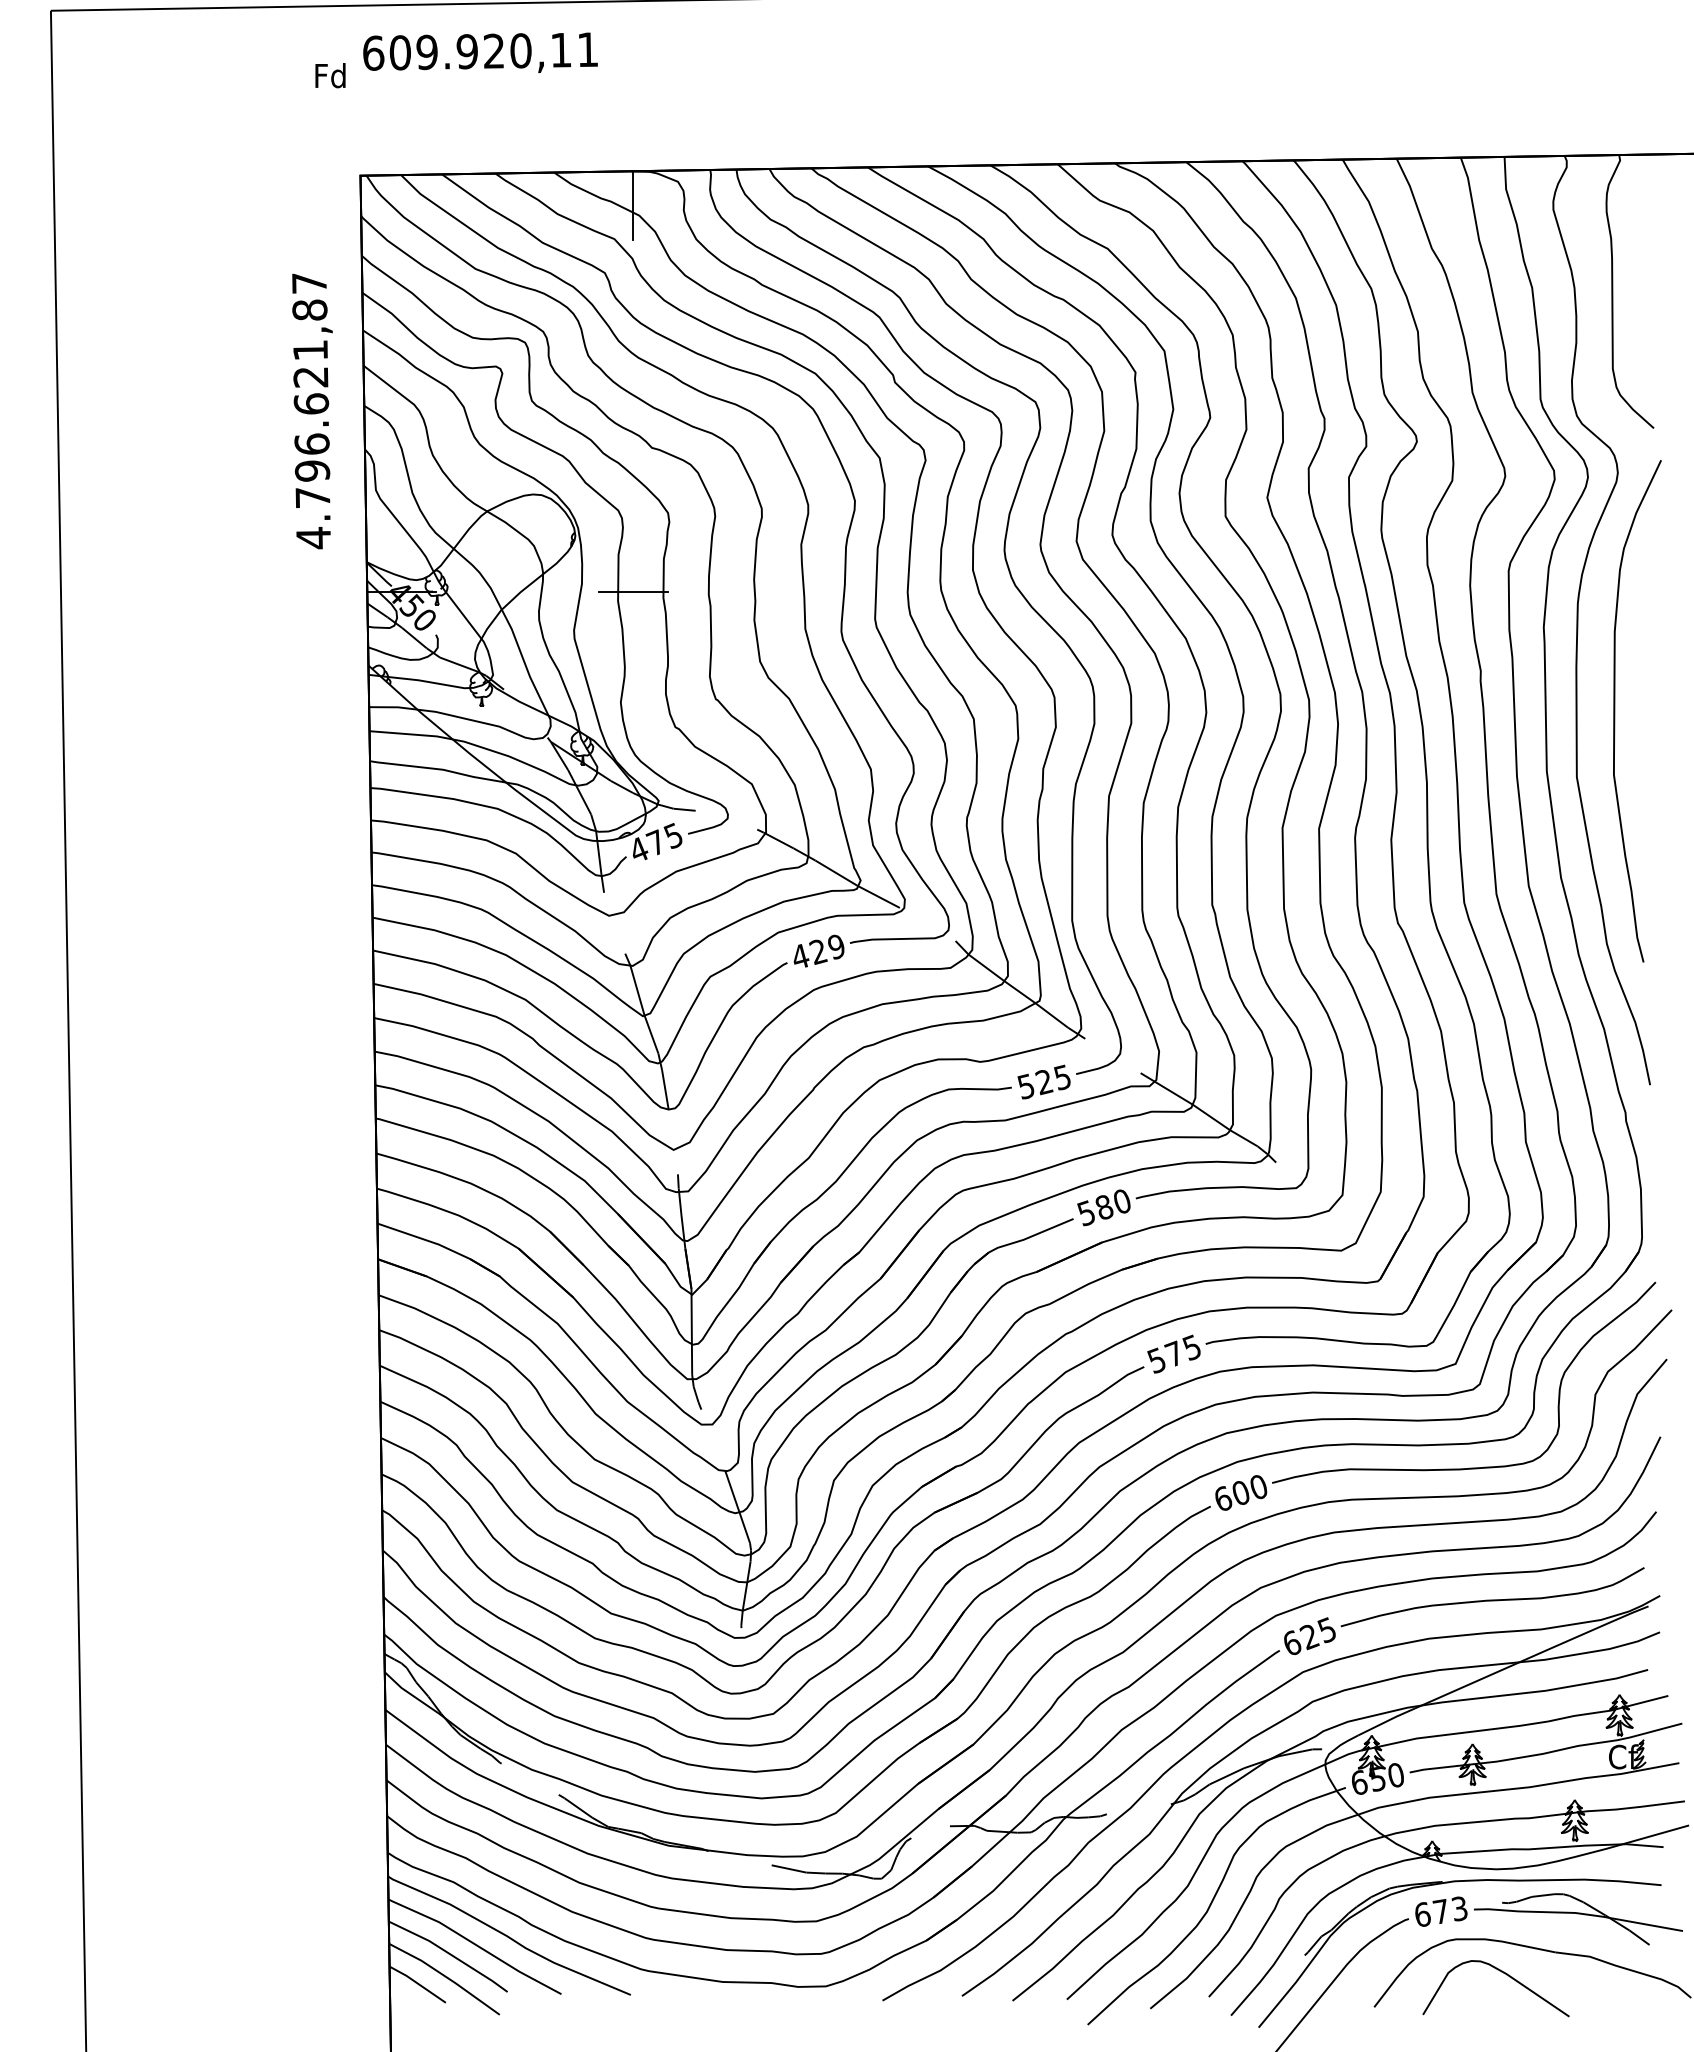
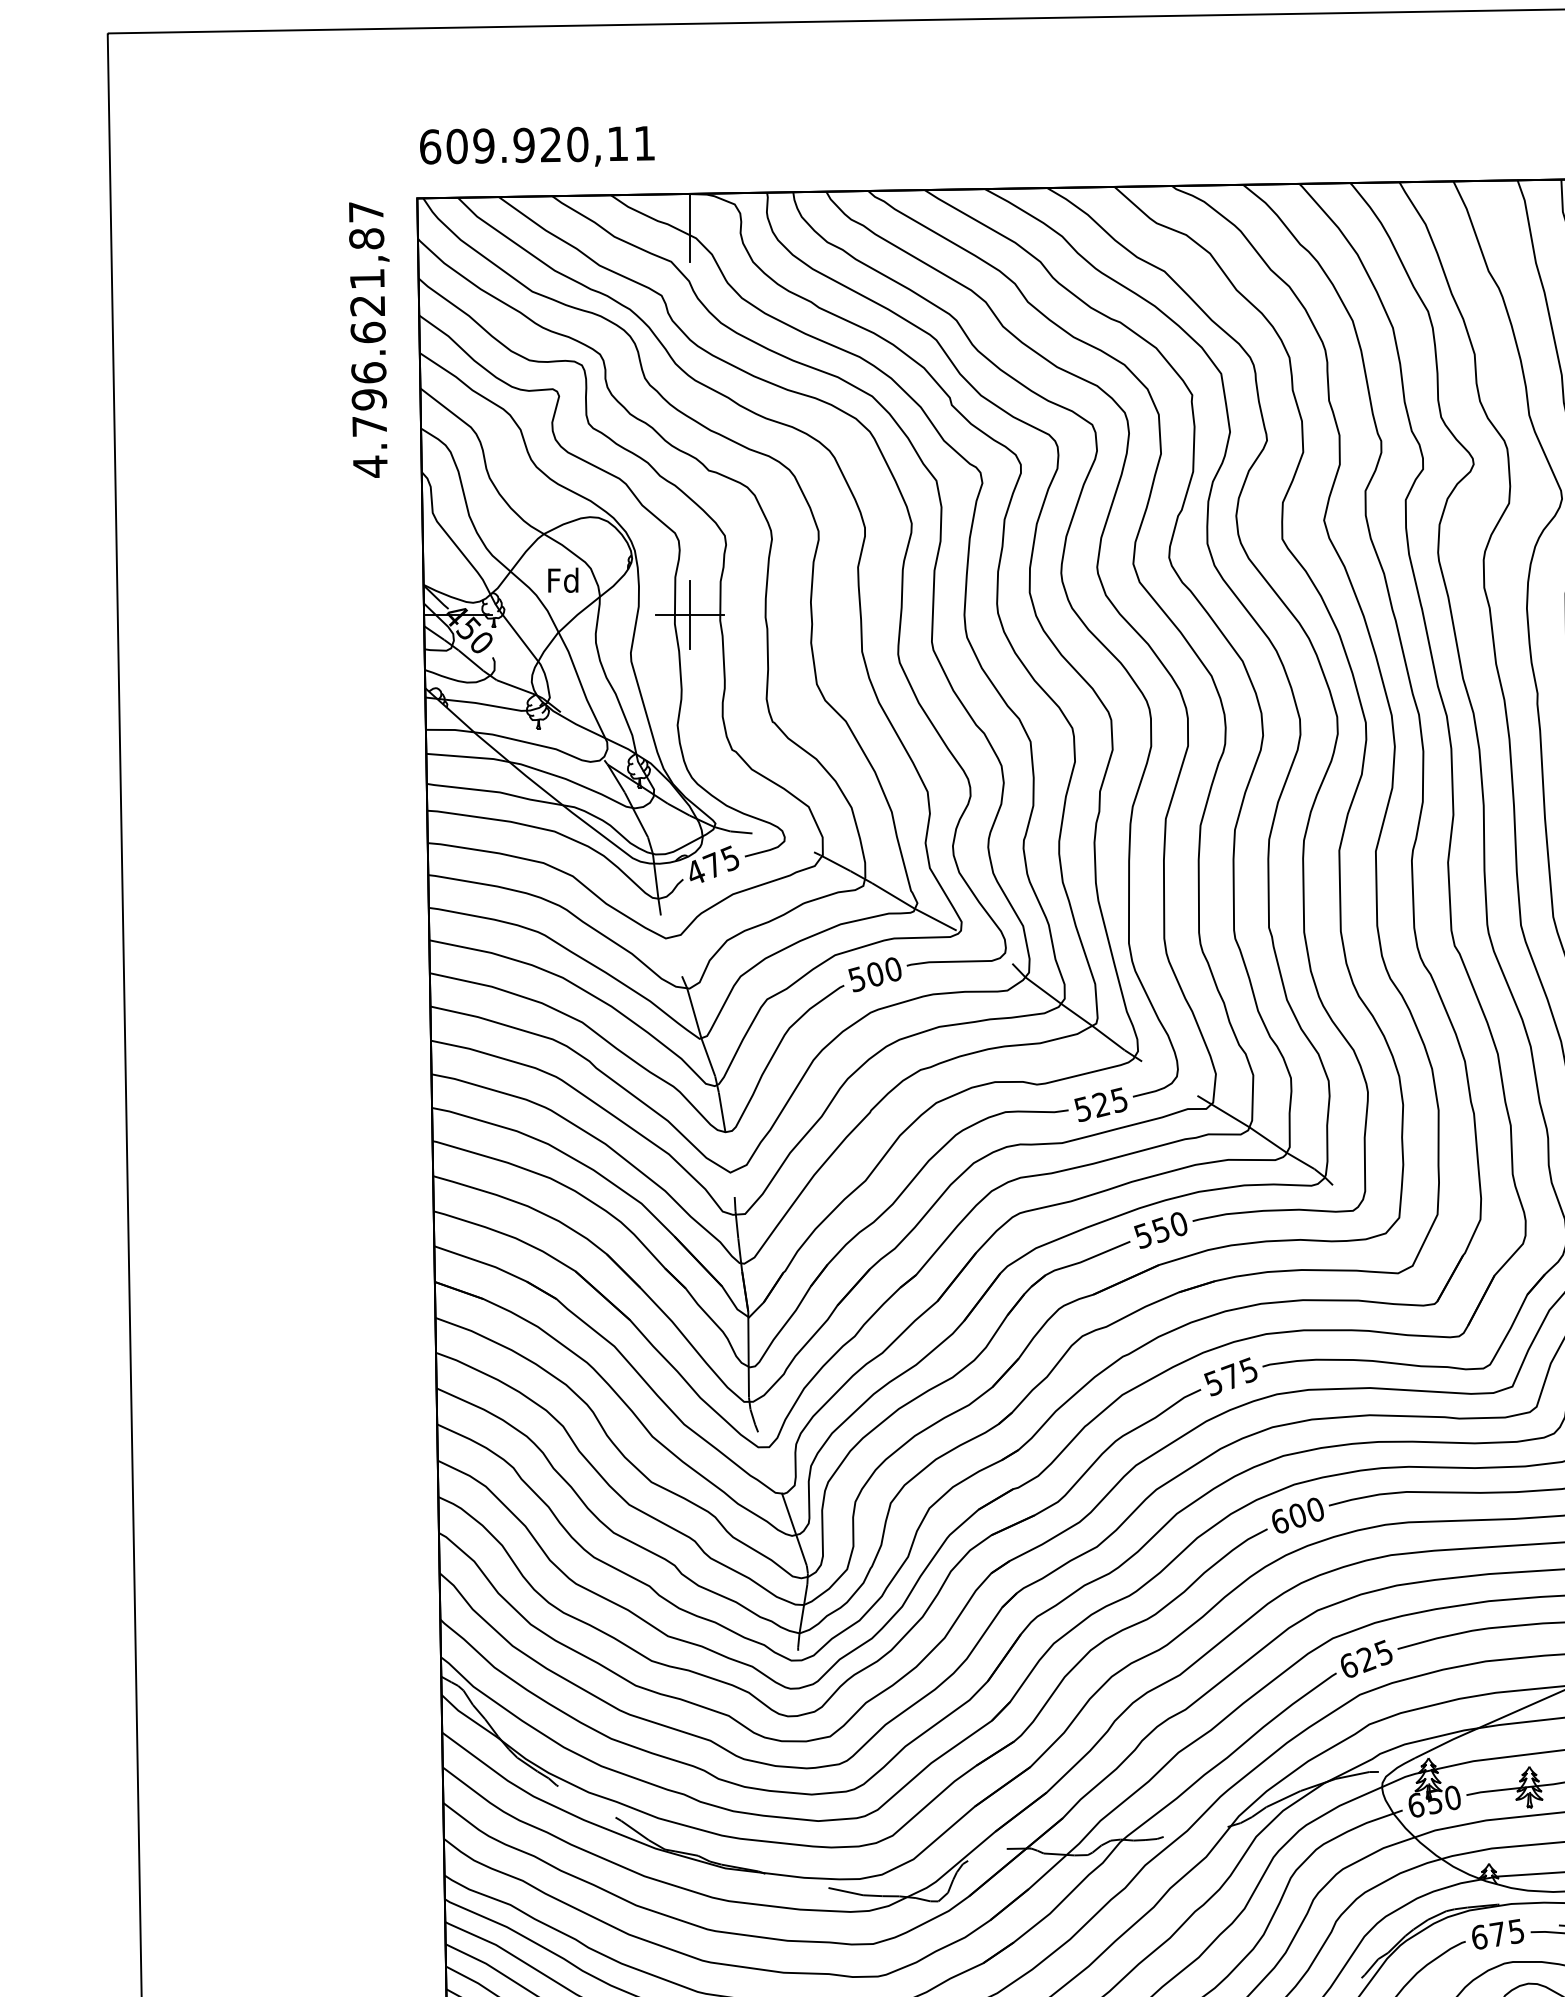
text: (480, 52) -> (537, 146), moved
text: (330, 75) -> (563, 580), moved
text: (312, 411) -> (369, 340), moved
line: (633, 591) -> (690, 614), added
text: (817, 951) -> (874, 974), 429 -> 500
text: (1104, 1207) -> (1161, 1230), 580 -> 550
text: (1459, 1908) -> (1516, 1931), 673 -> 675

